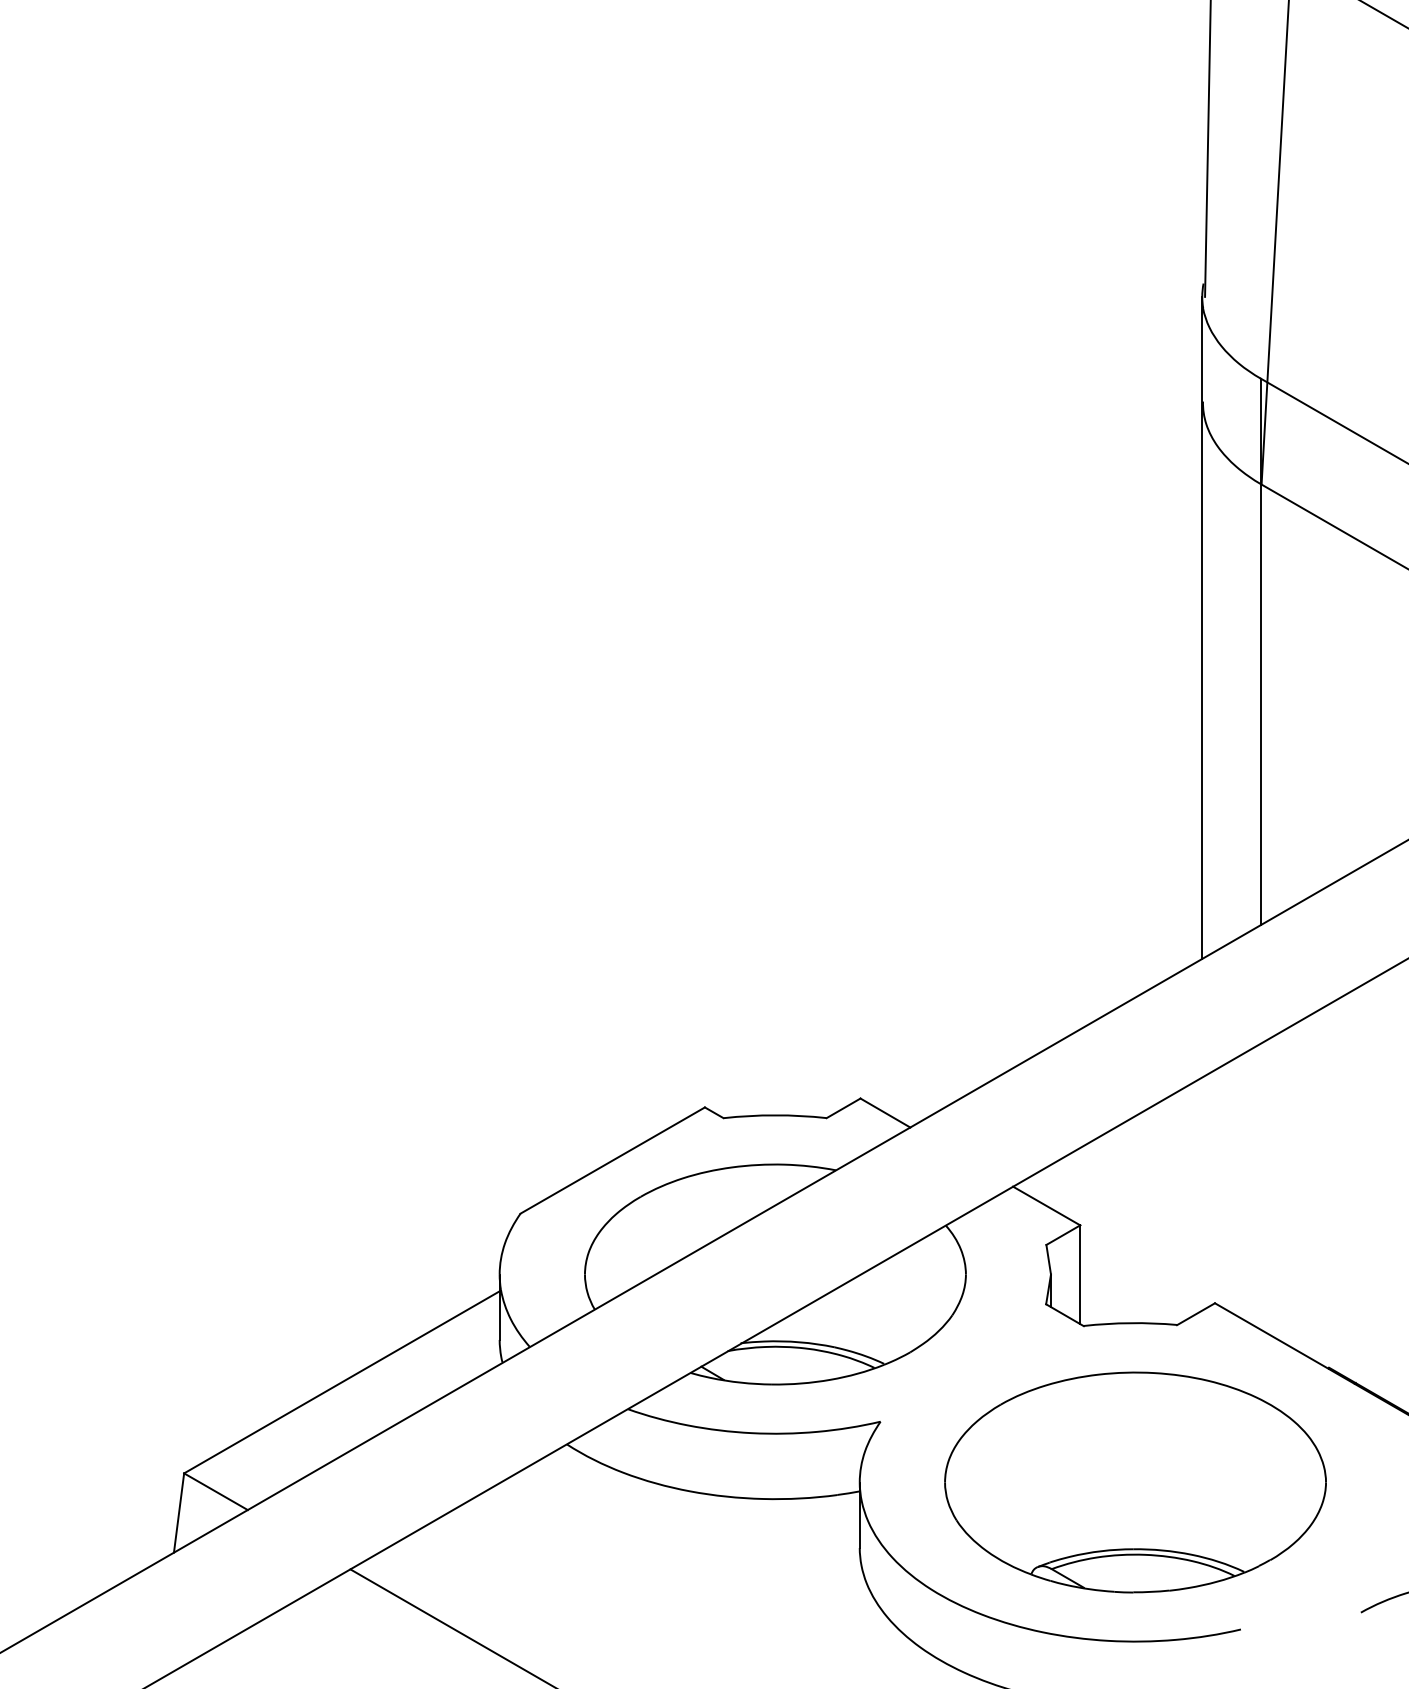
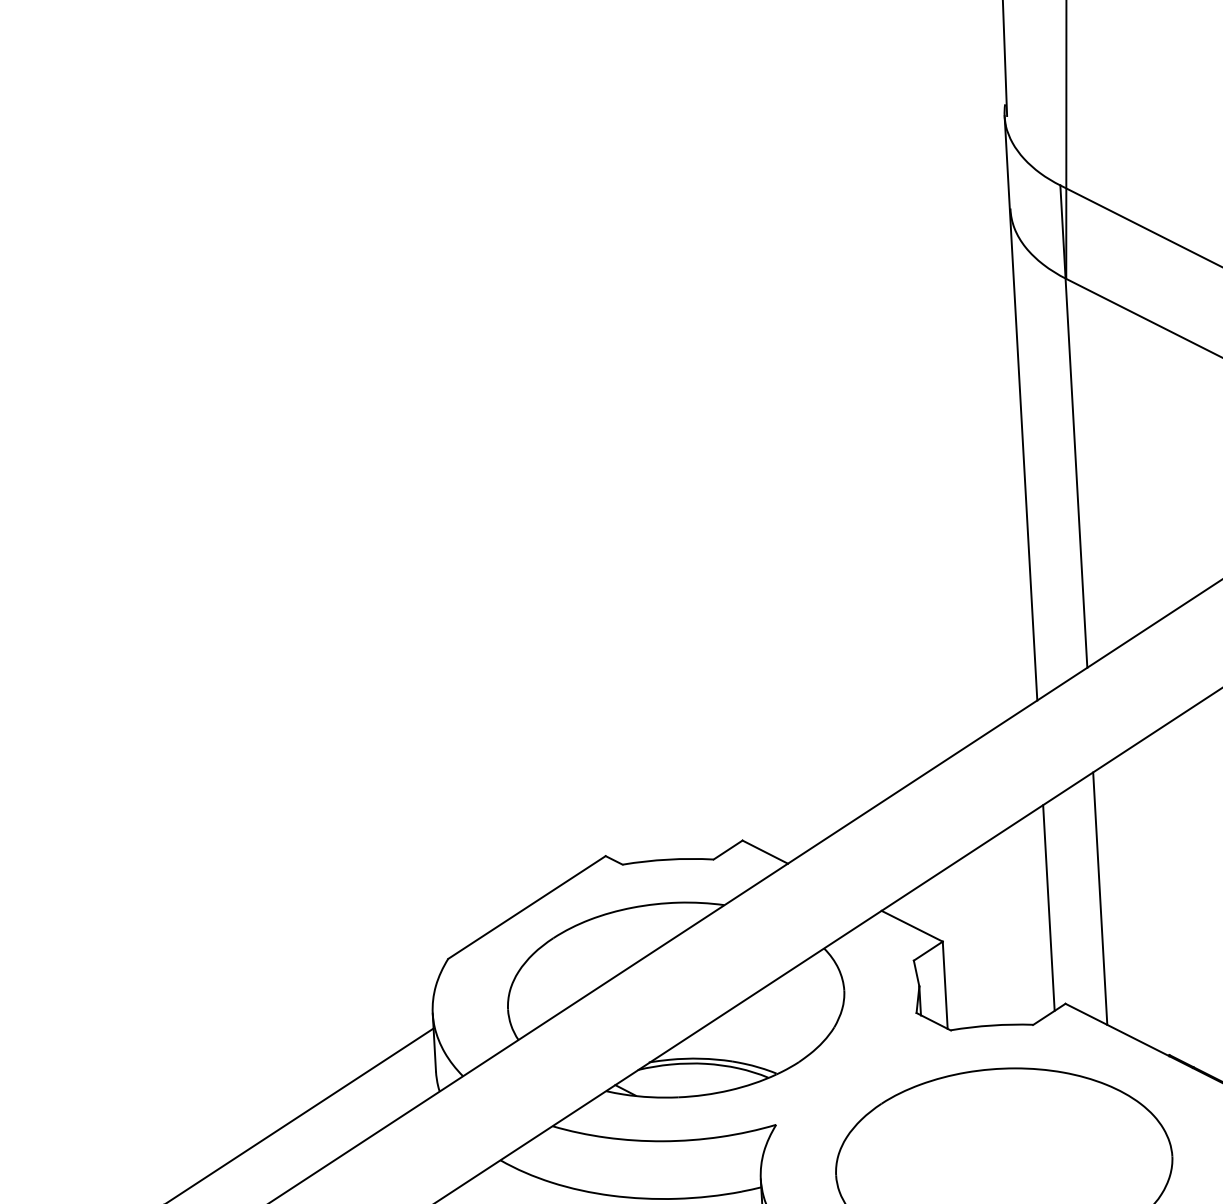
line: (1260, 1186) -> (1099, 898), added
line: (1202, 1193) -> (1049, 907), added

